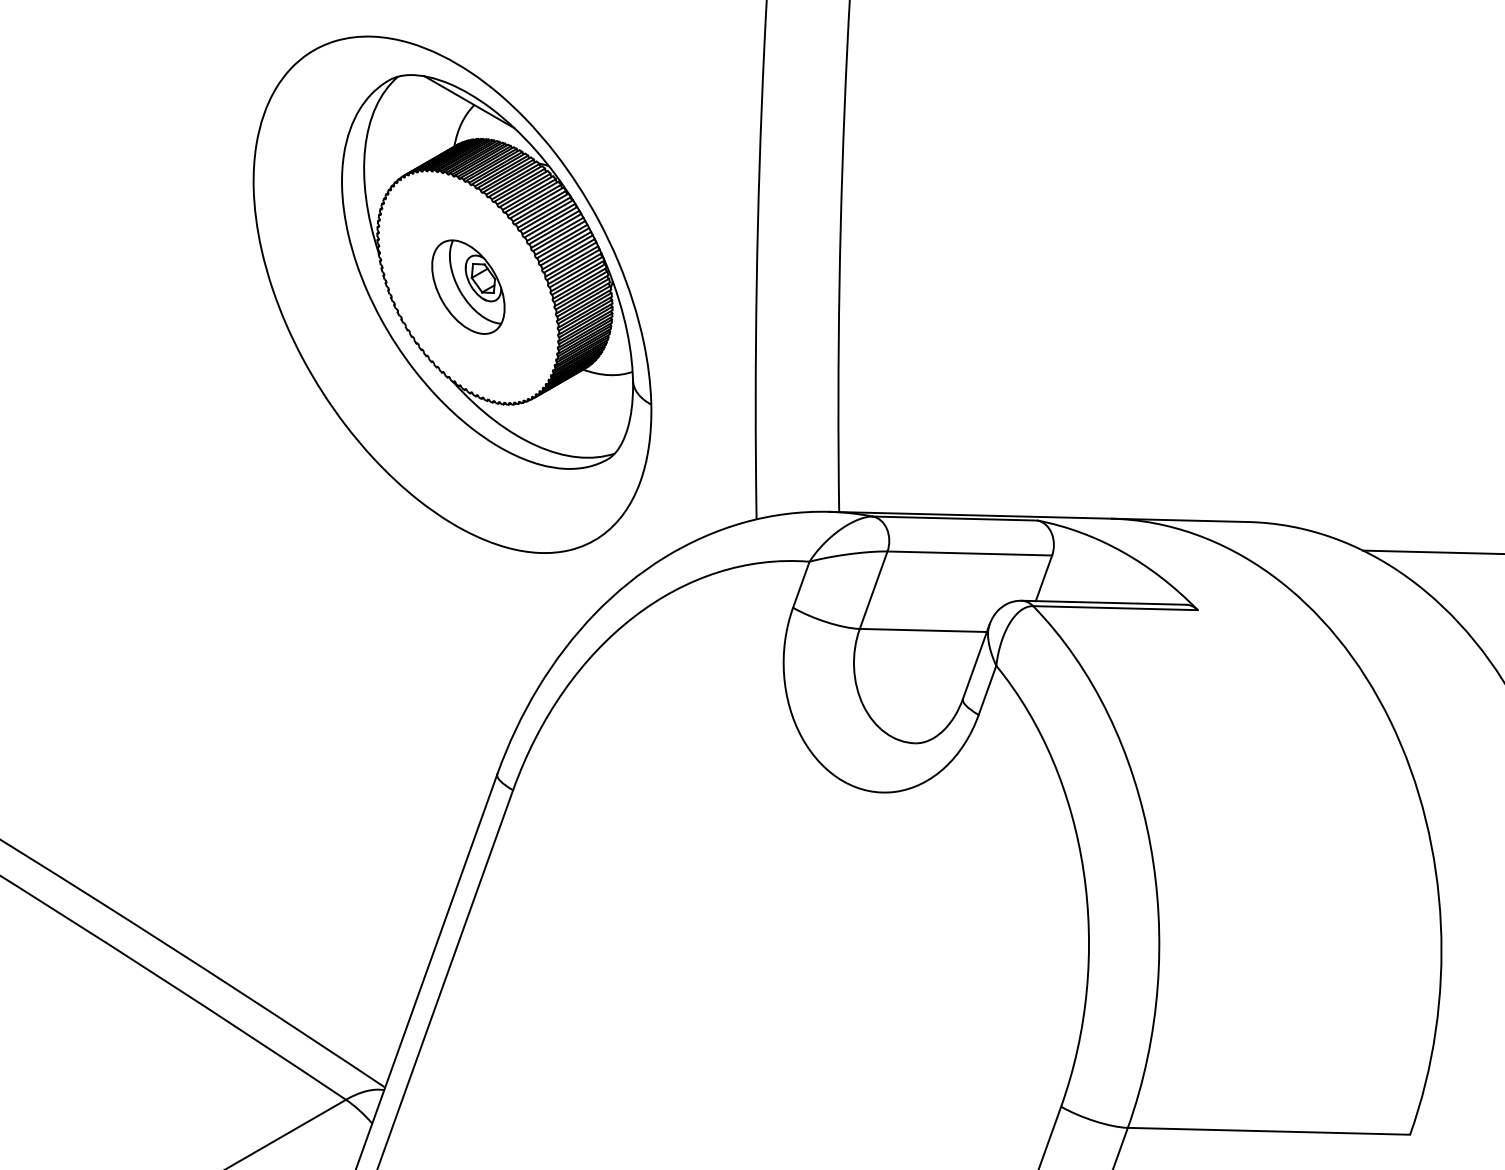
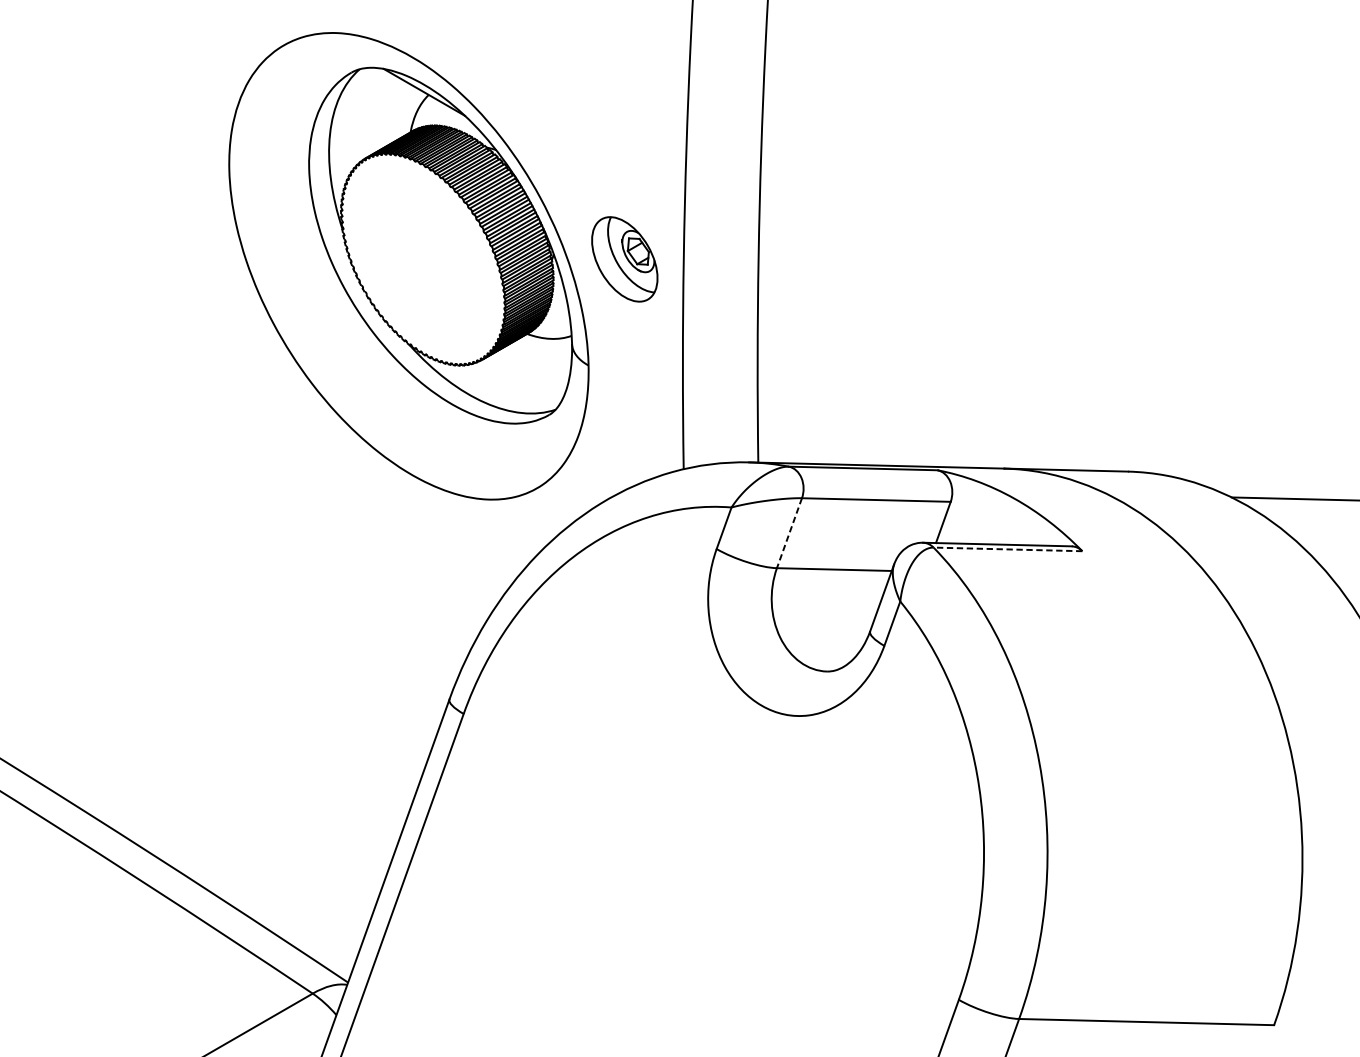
part: (468, 286) -> (624, 258), moved
line: (873, 590) -> (789, 533), solid -> dashed
line: (1115, 608) -> (1007, 549), solid -> dashed

